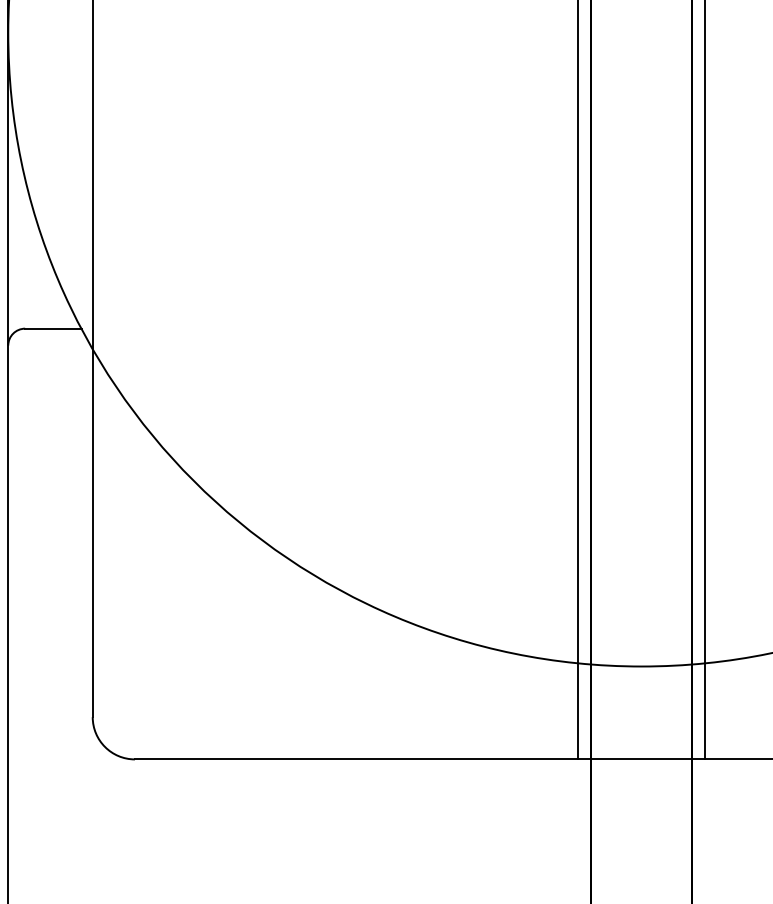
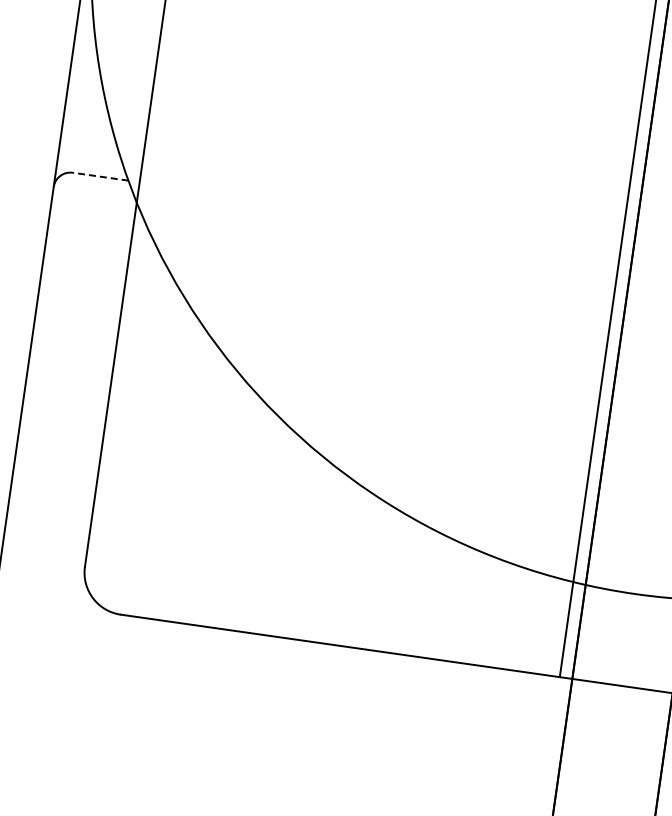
line: (52, 328) -> (99, 176), solid -> dashed

